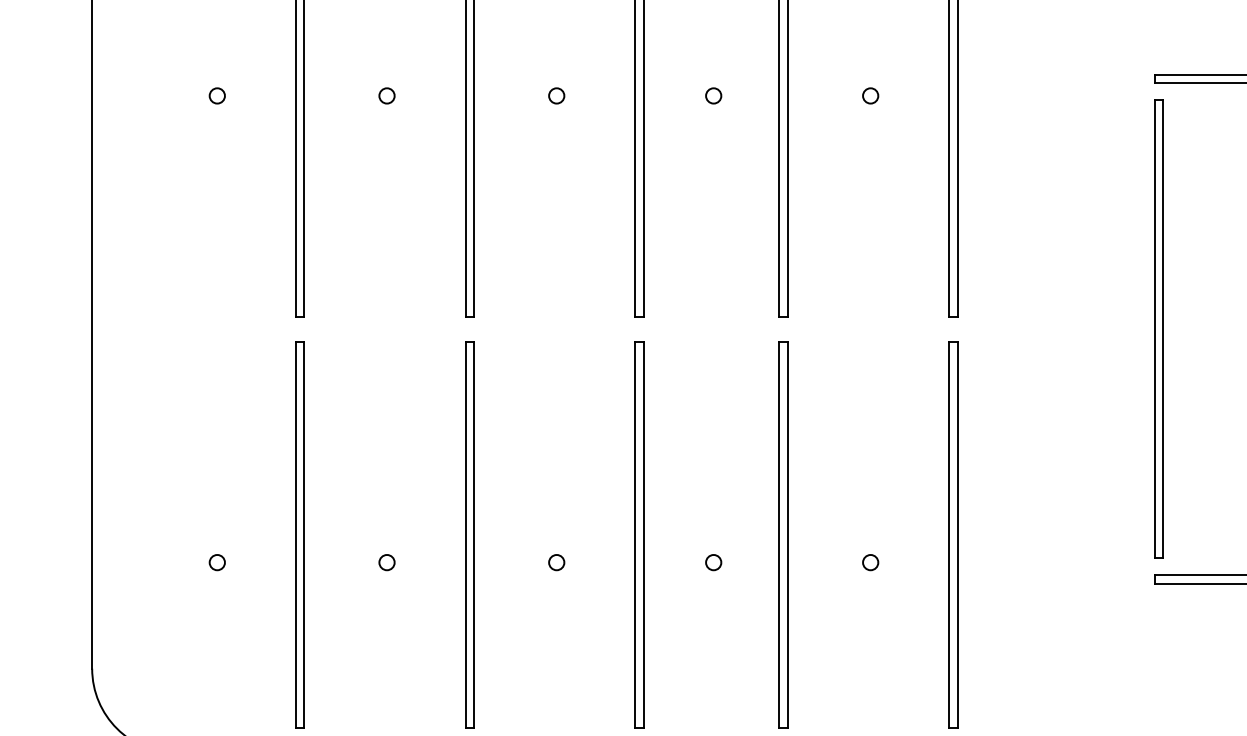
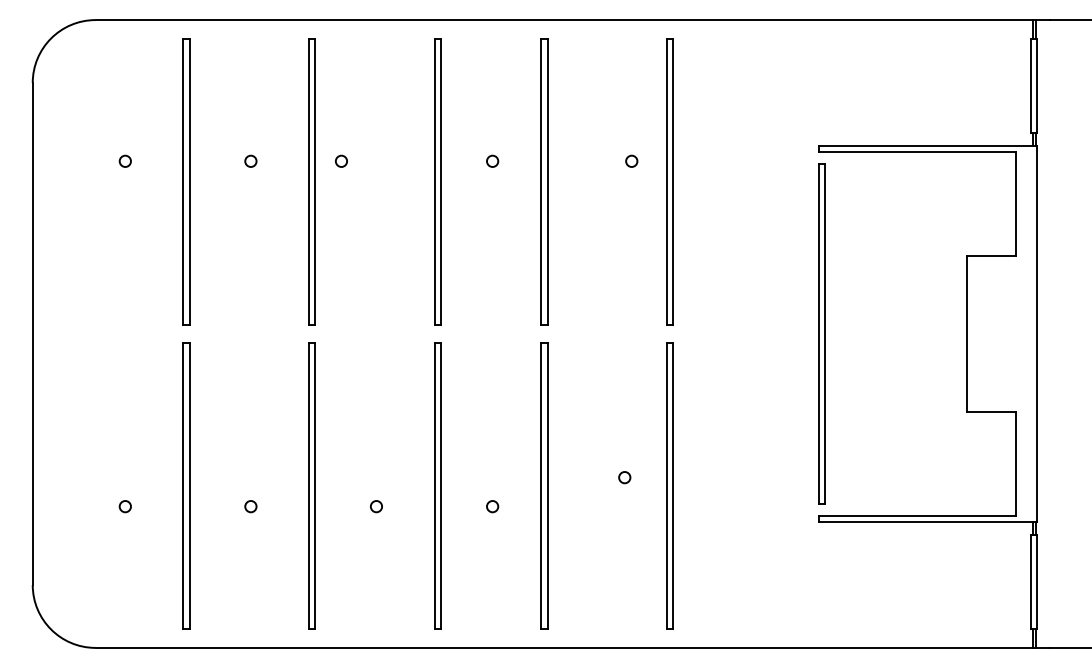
circle: (556, 94) -> (341, 160), moved
circle: (870, 94) -> (631, 160), moved
circle: (870, 562) -> (624, 477), moved

